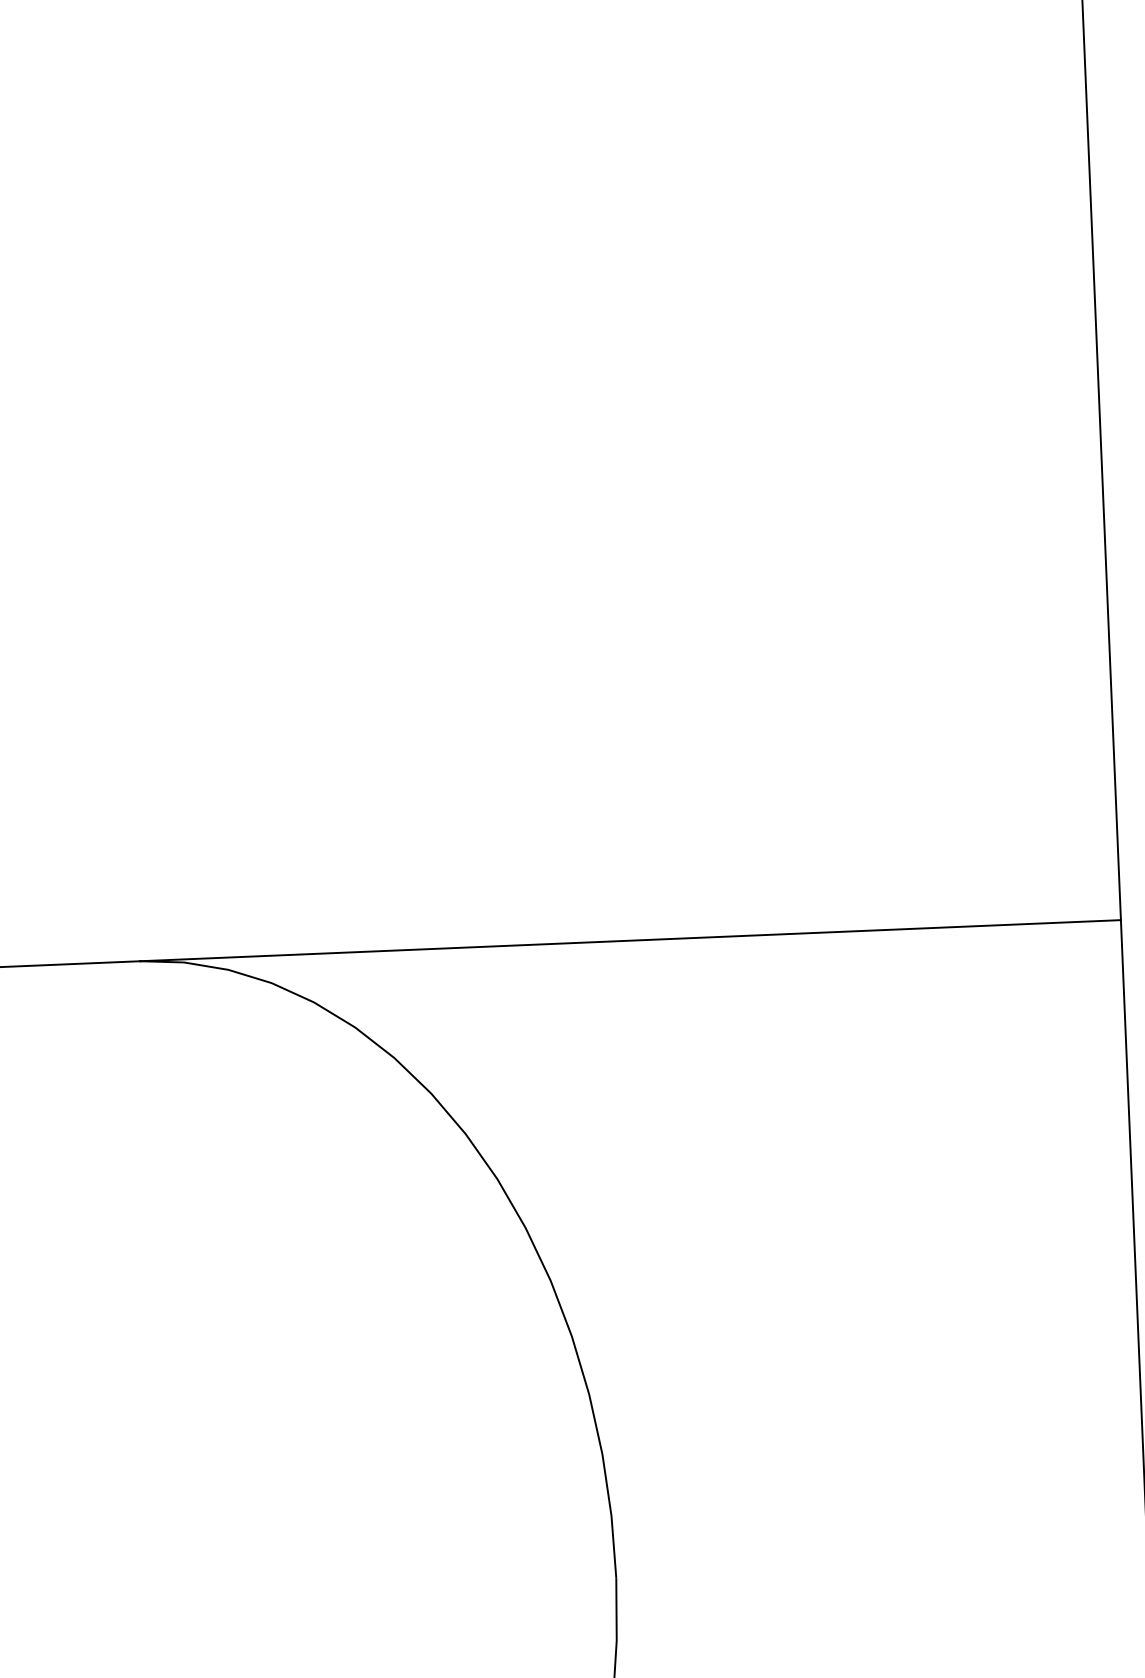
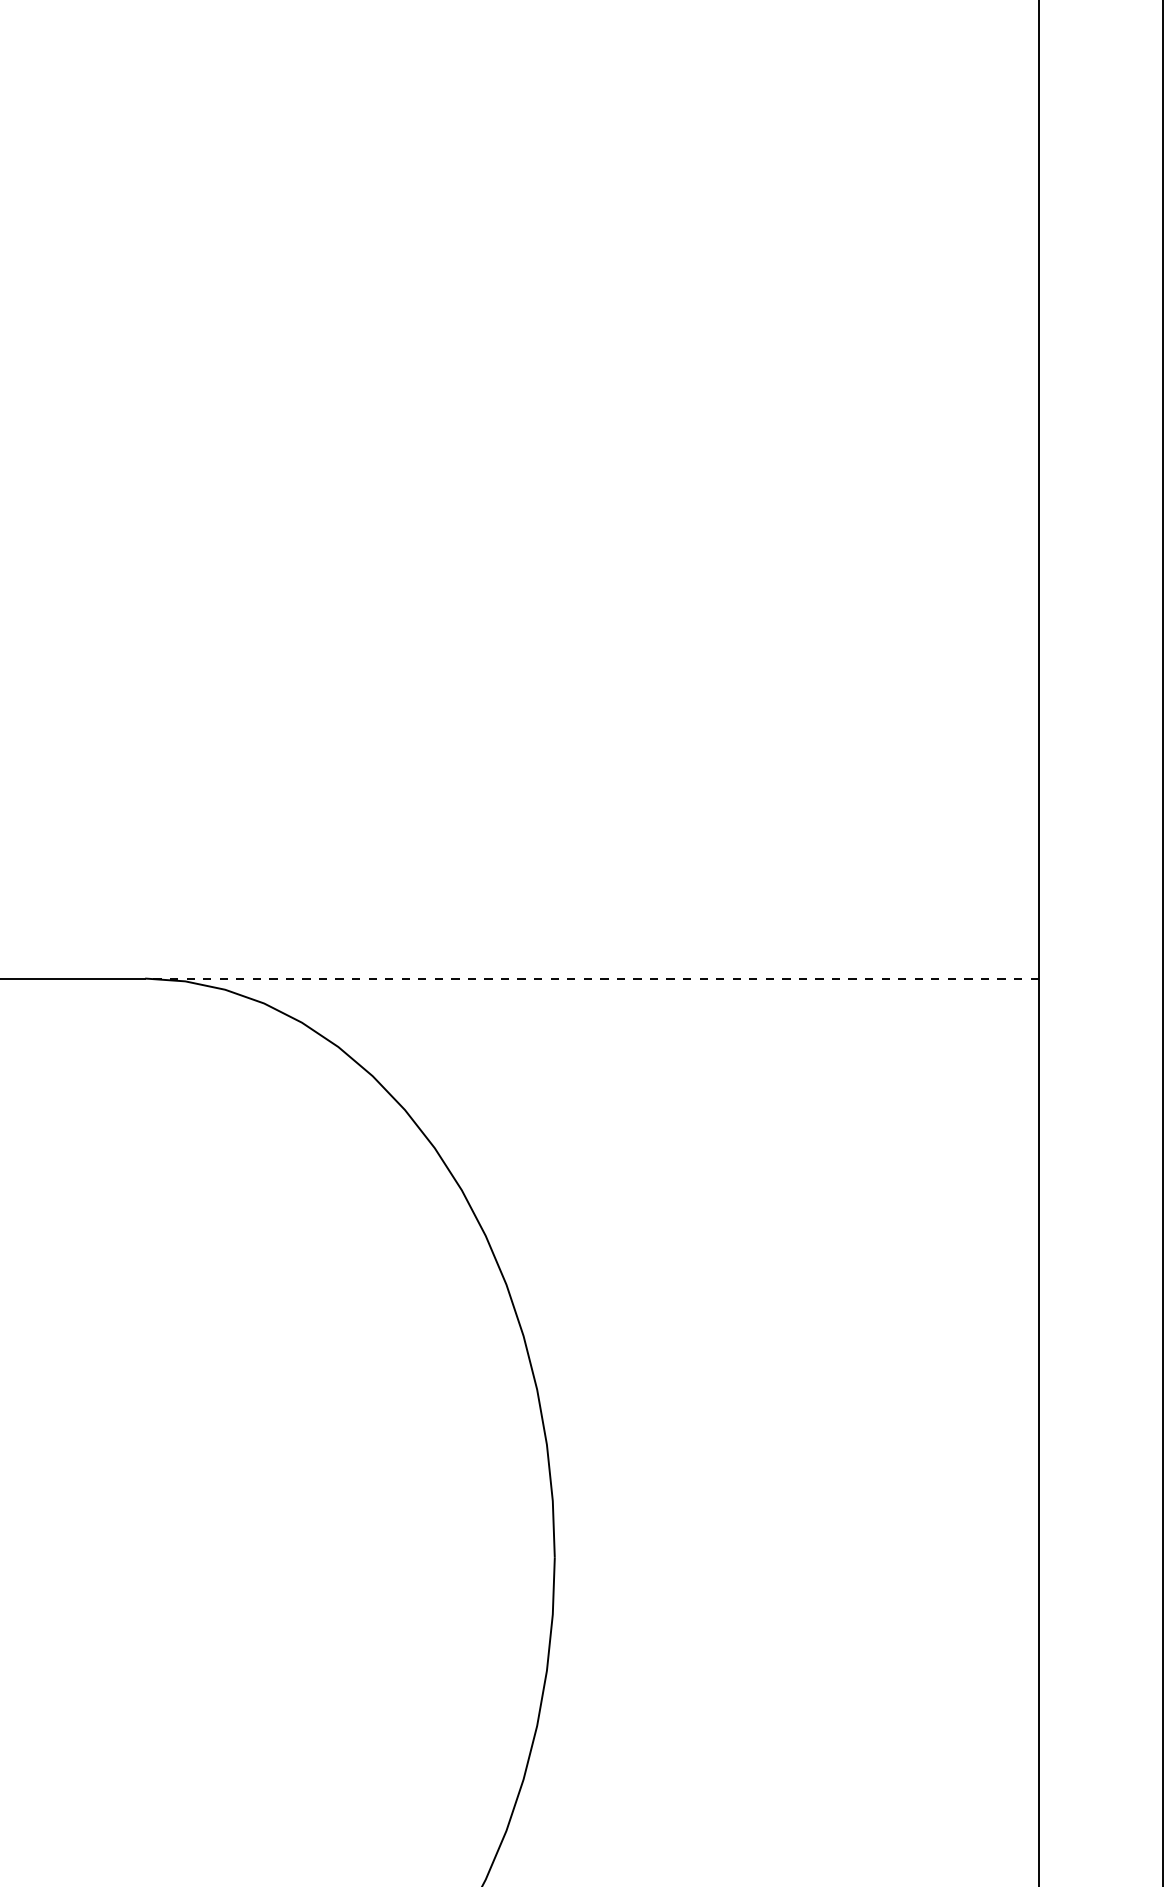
line: (629, 940) -> (591, 978), solid -> dashed

